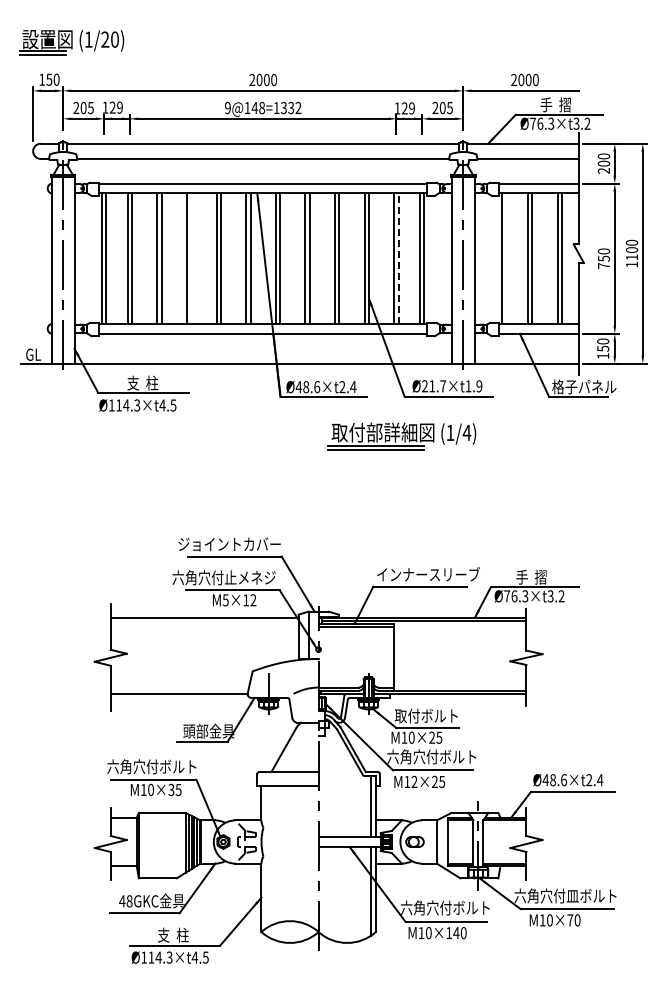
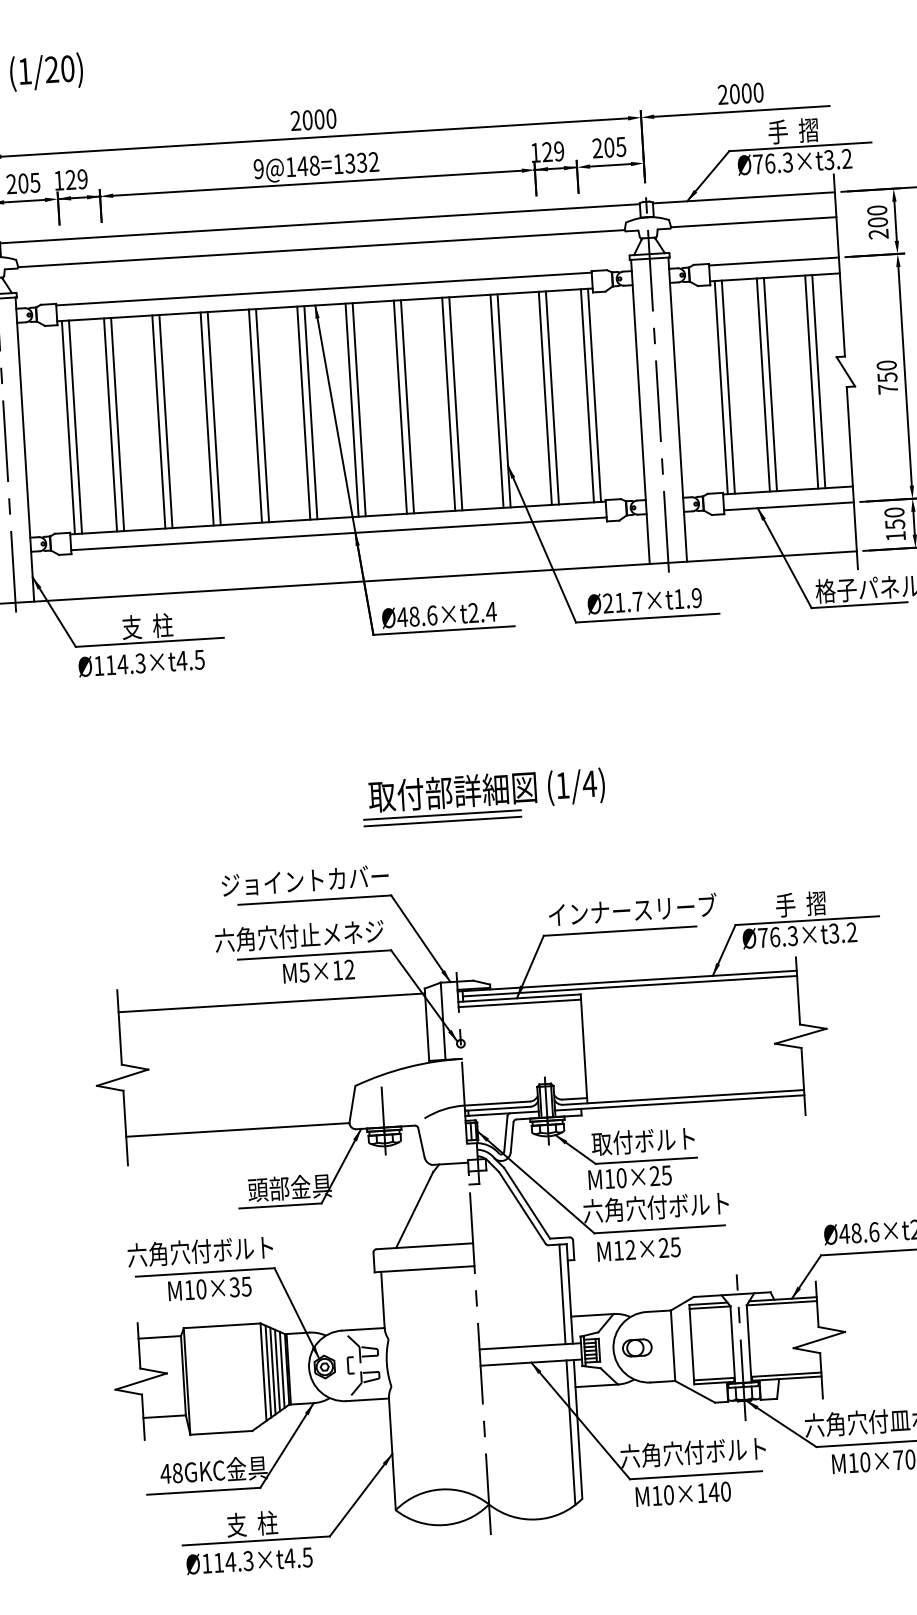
line: (191, 258) -> (214, 418), added
line: (398, 258) -> (552, 397), dashed -> solid
line: (506, 258) -> (728, 386), added
part: (401, 436) -> (483, 796), moved

